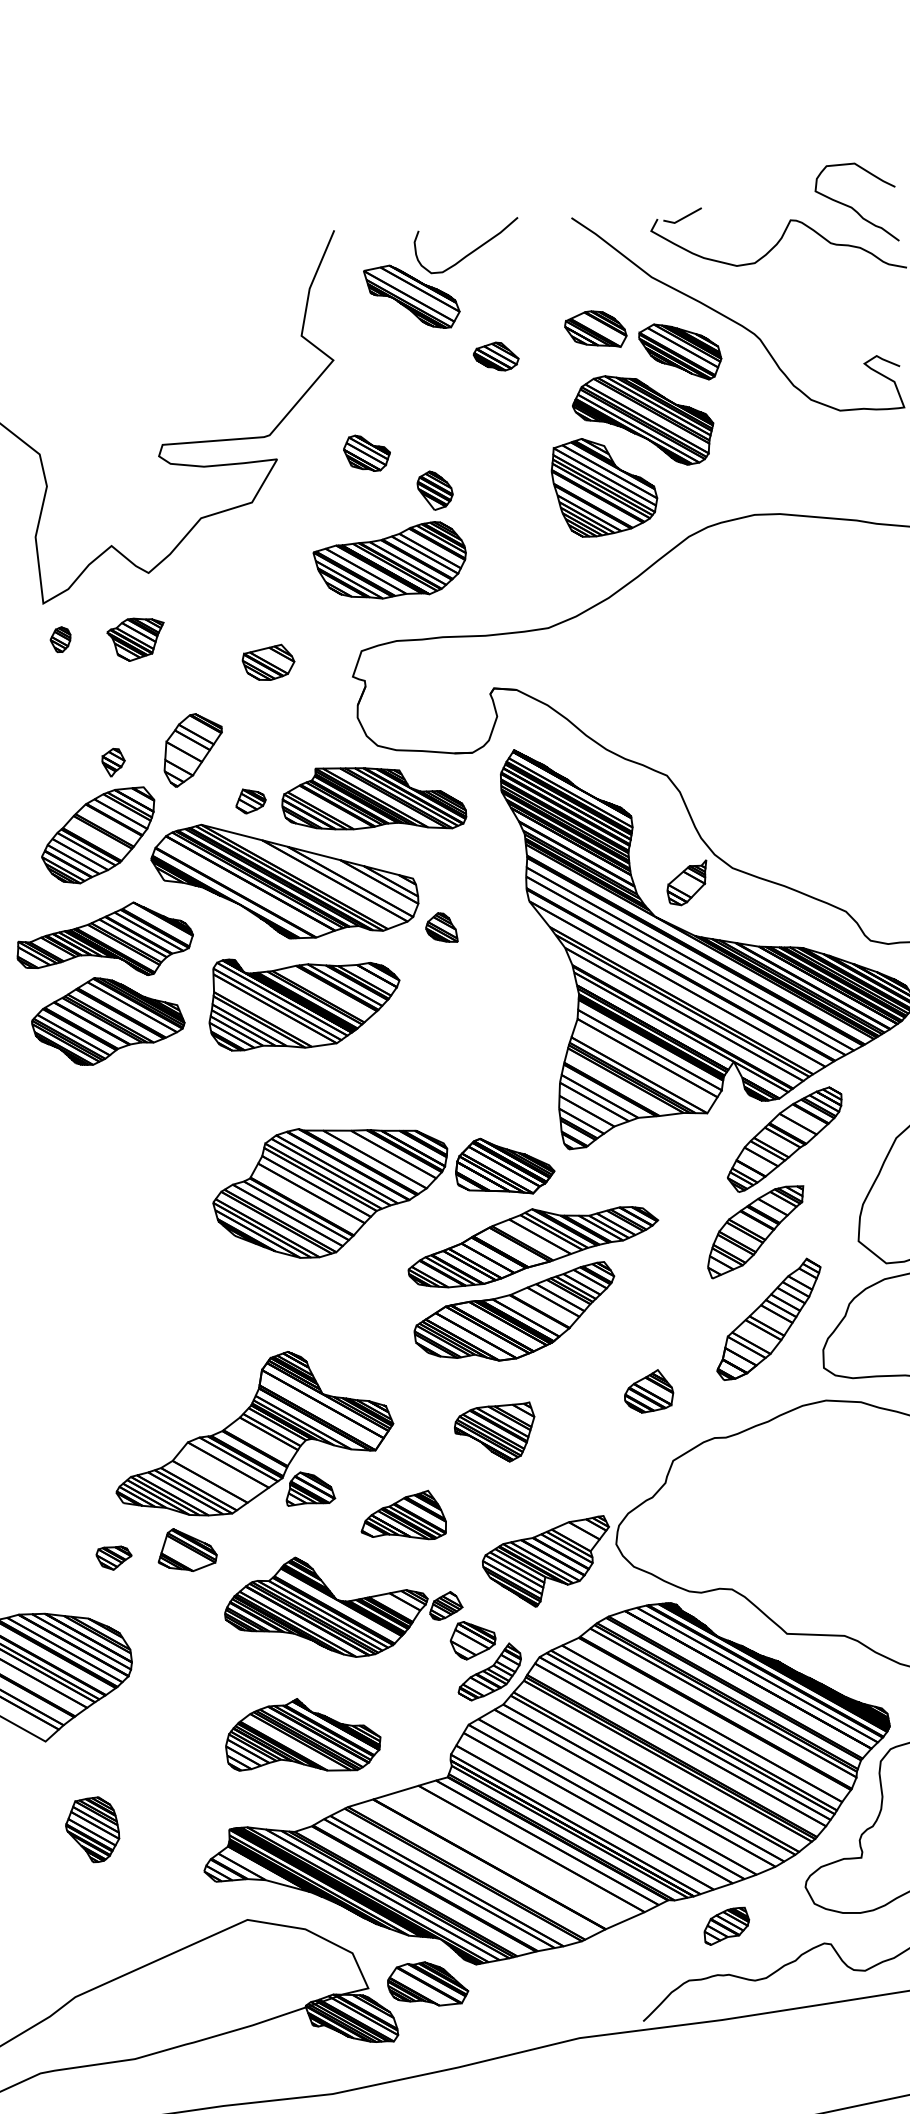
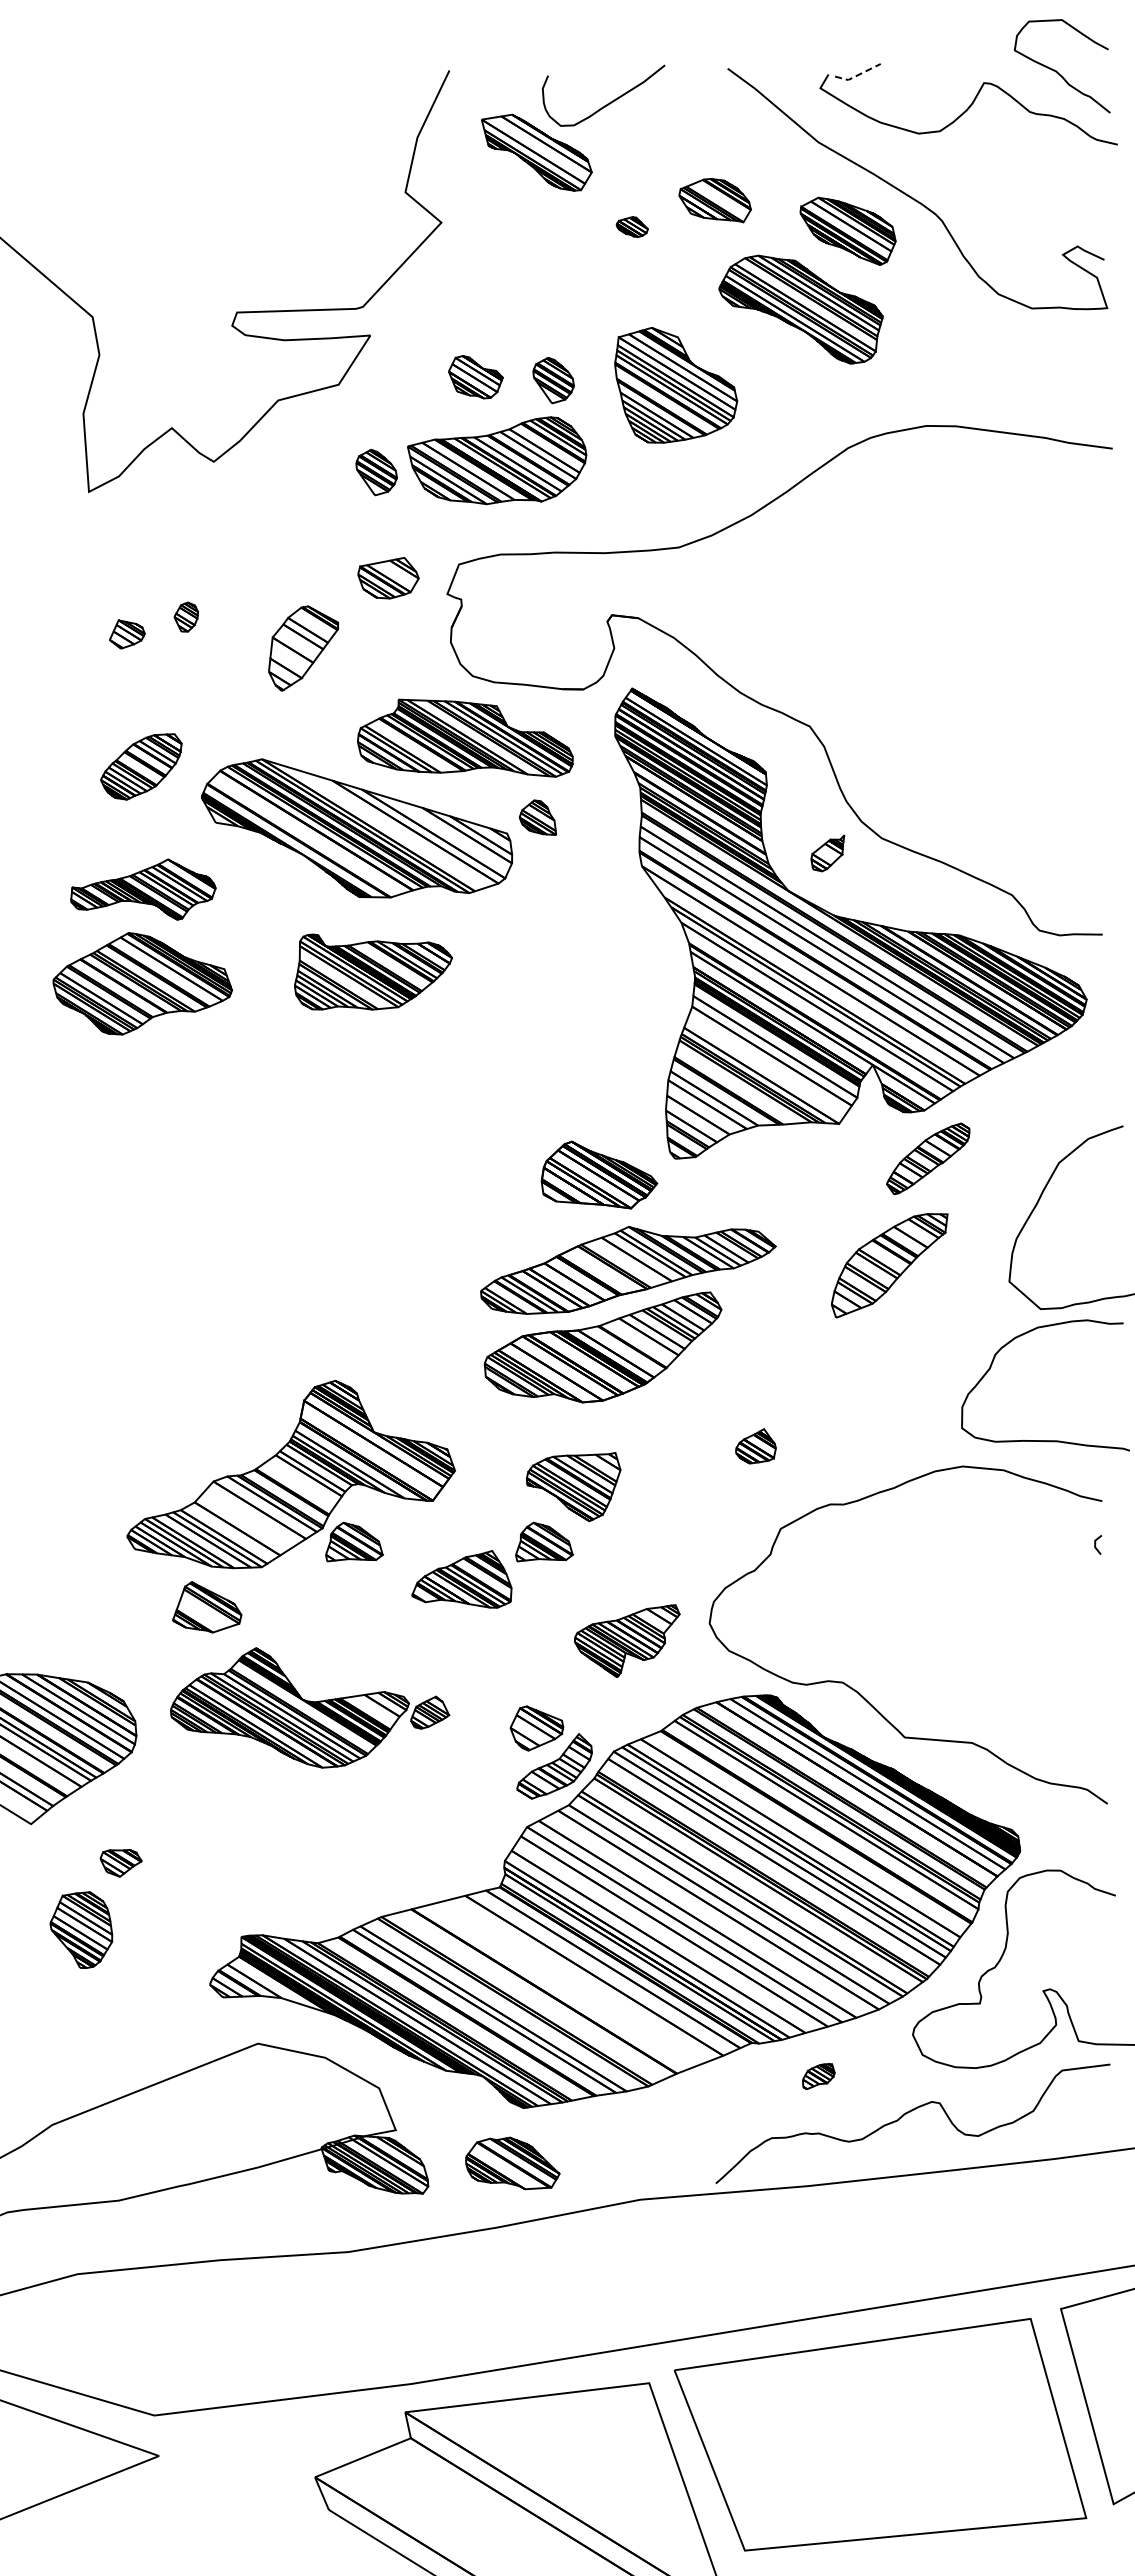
line: (682, 218) -> (857, 75), solid -> dashed
part: (595, 329) -> (714, 200), moved
part: (496, 356) -> (632, 226), size x0.6
part: (366, 453) -> (475, 377), moved
part: (604, 487) -> (676, 385), moved
part: (287, 575) -> (376, 472), added
part: (59, 639) -> (185, 616), moved
part: (135, 639) -> (195, 538), removed
part: (268, 663) -> (388, 578), moved
part: (193, 750) -> (303, 648), moved
part: (113, 762) -> (162, 681), removed
part: (250, 801) -> (127, 634), moved
part: (98, 835) -> (141, 766), size x0.6
part: (686, 883) -> (827, 853), size x0.7
part: (441, 927) -> (537, 817), moved
part: (105, 940) -> (143, 889), size x0.7
part: (304, 1001) -> (373, 971), size x0.7
part: (784, 1139) -> (927, 1158), size x0.6
part: (331, 1191) -> (394, 1195), removed
part: (769, 1319) -> (900, 1368), removed
part: (648, 1390) -> (755, 1445), size x0.7
part: (472, 1480) -> (544, 1541), added
part: (113, 1558) -> (120, 1863), moved
part: (546, 1561) -> (627, 1640), size x0.7
part: (343, 1606) -> (310, 1707), moved
part: (302, 1735) -> (332, 1830), removed
part: (726, 1926) -> (818, 2076), size x0.6
part: (427, 1984) -> (512, 2163), moved

